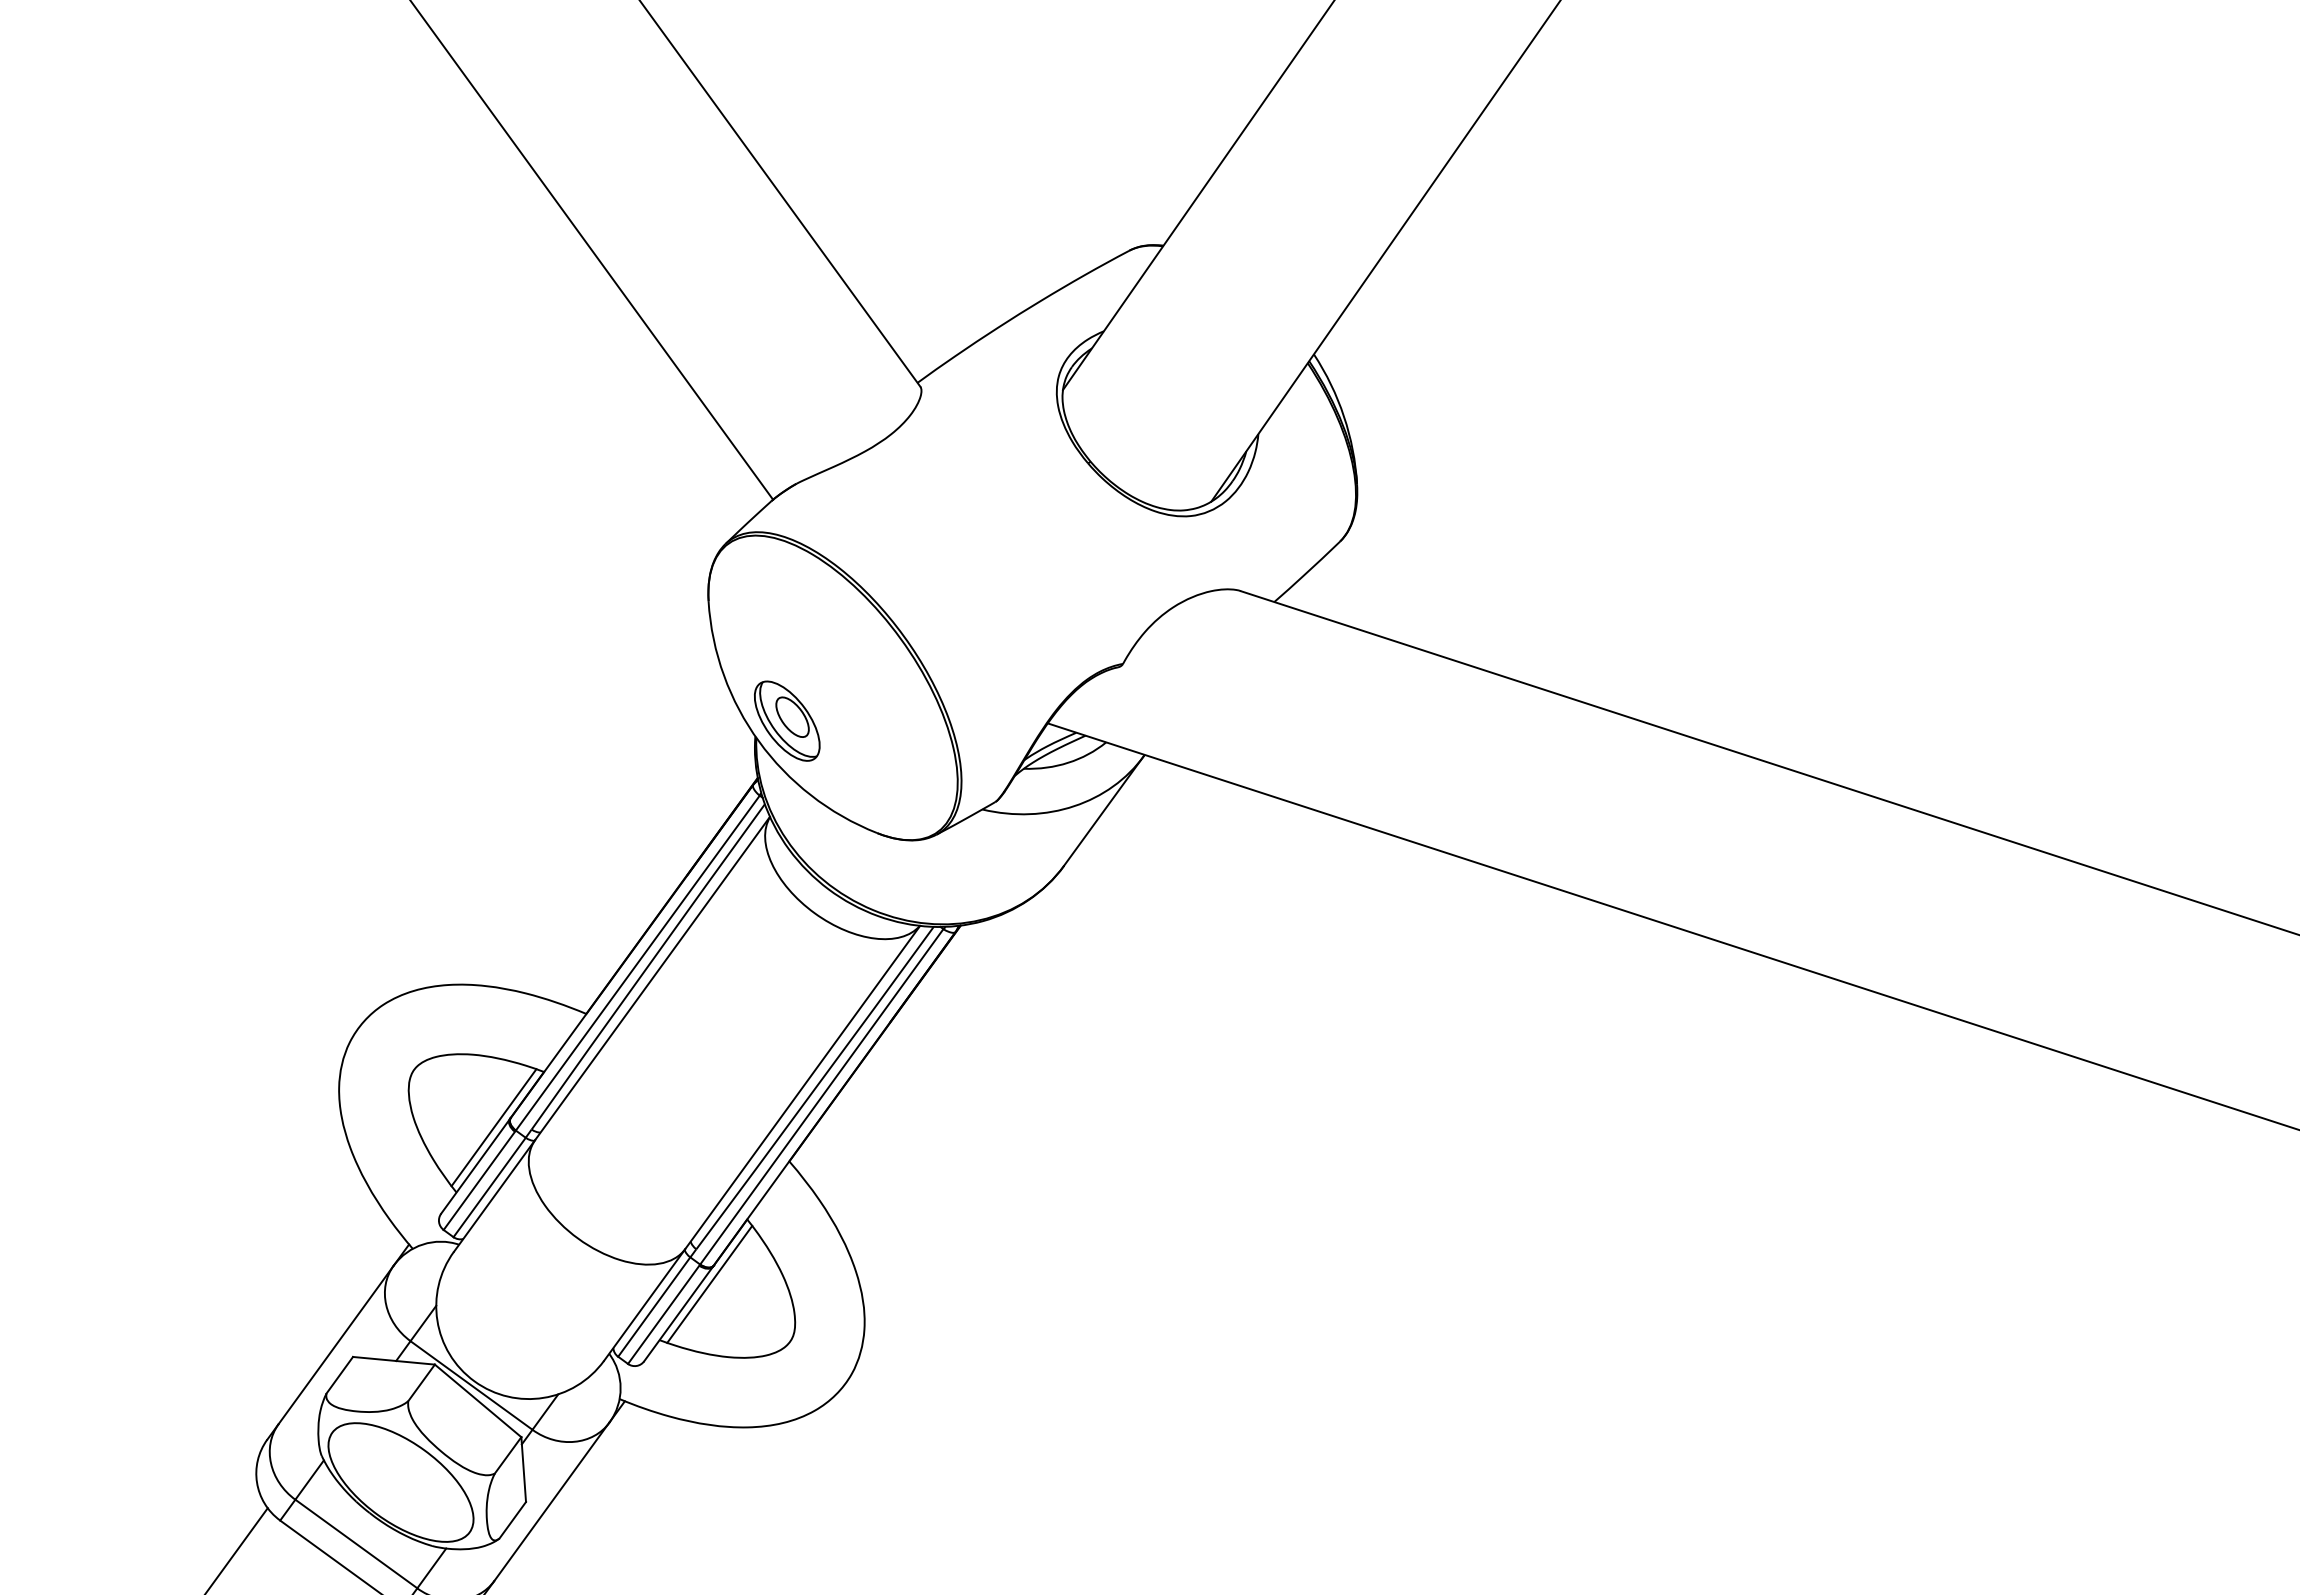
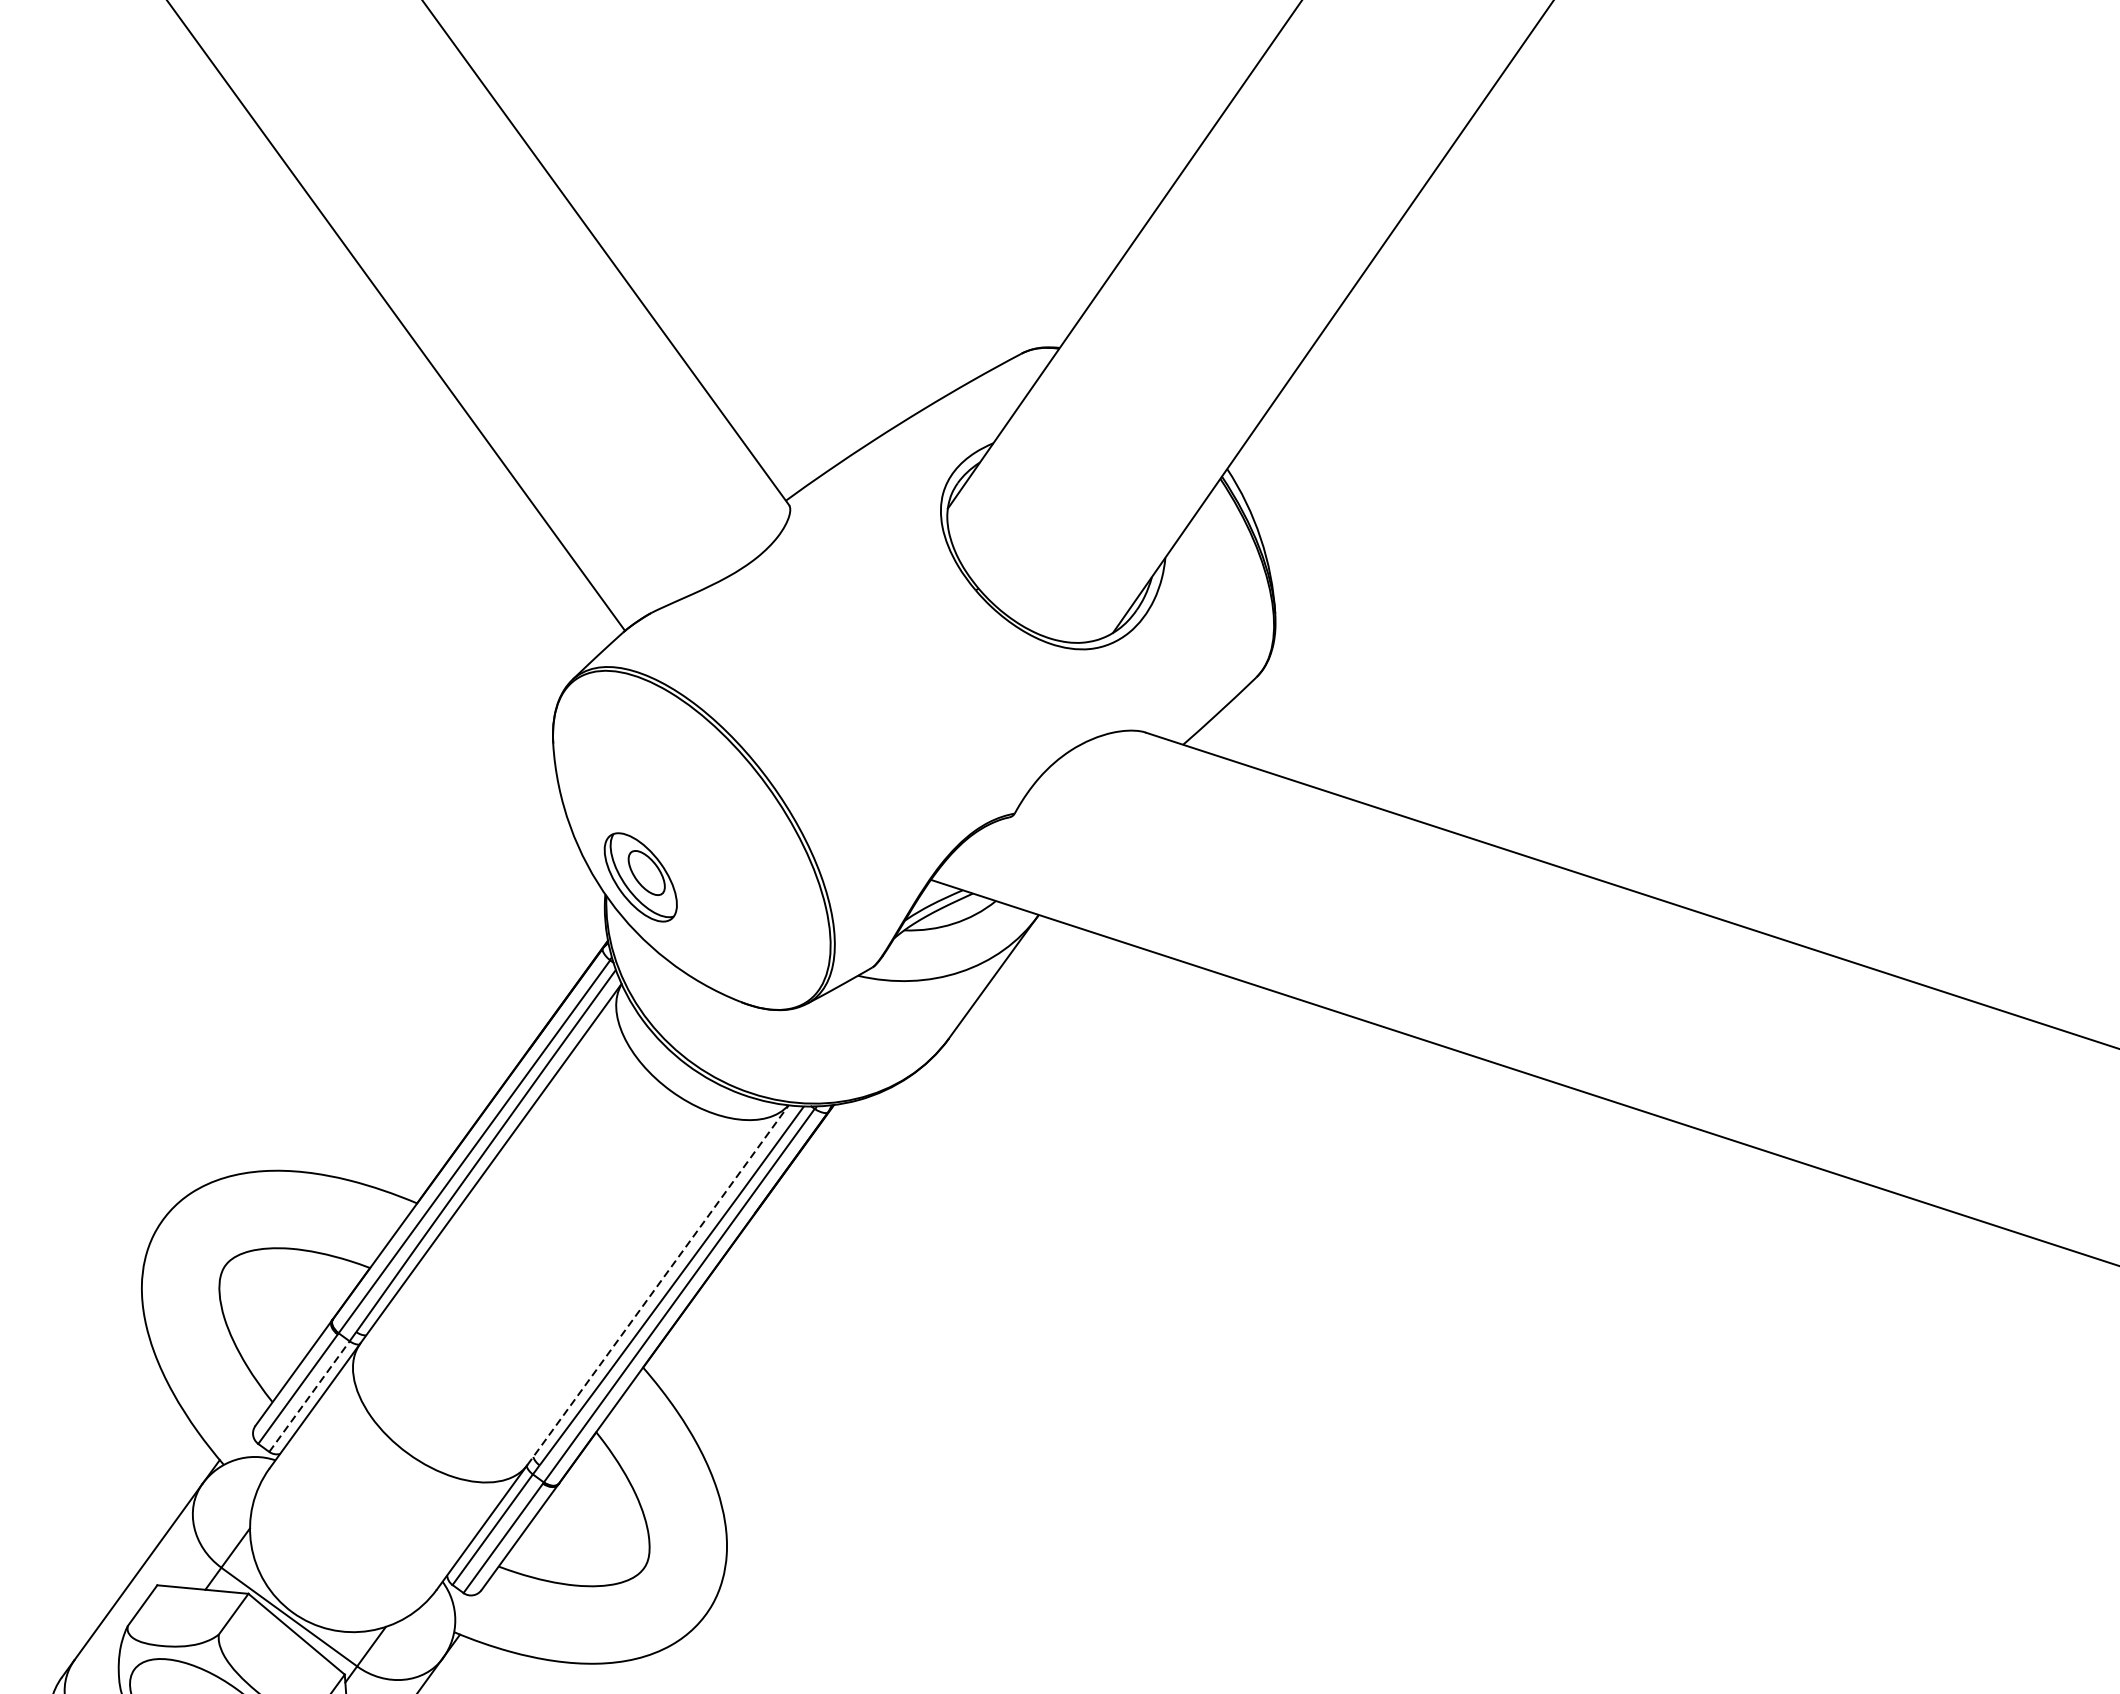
line: (802, 1087) -> (657, 1285), solid -> dashed
line: (493, 1127) -> (313, 1329), removed
line: (489, 1187) -> (309, 1396), solid -> dashed
line: (709, 1283) -> (554, 1503), removed

